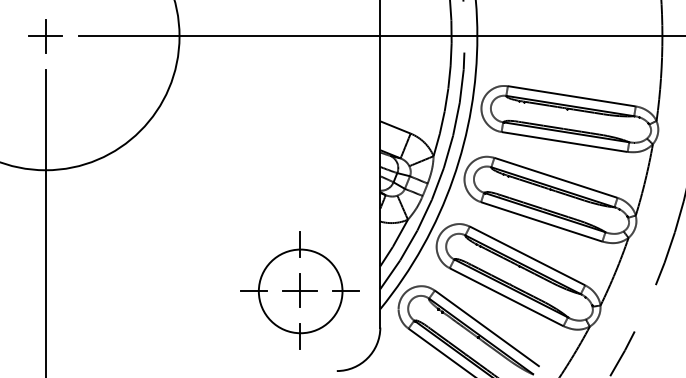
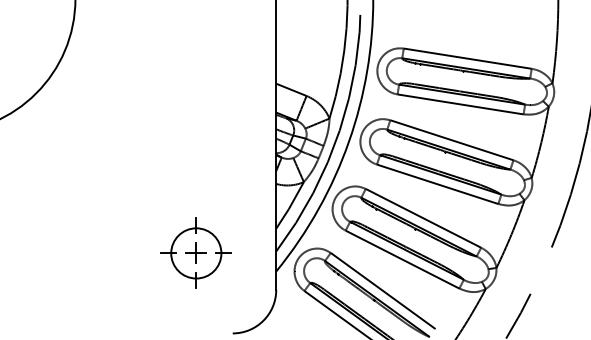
part: (299, 290) -> (195, 252), size x0.6

